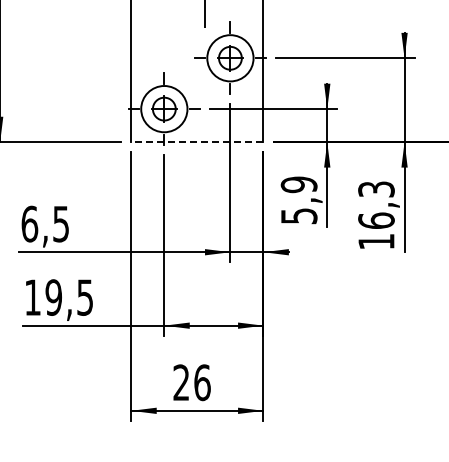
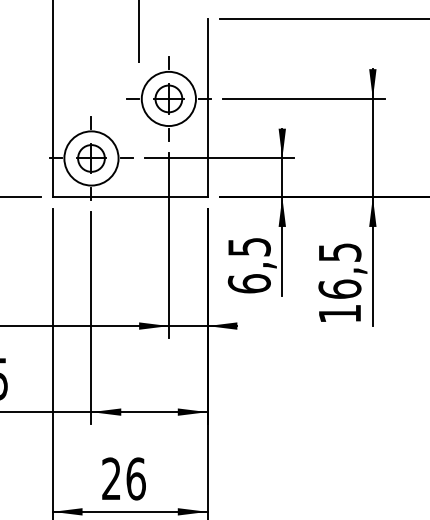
line: (196, 142) -> (129, 197), dashed -> solid
text: (376, 188) -> (339, 251), 16,3 -> 16,5
text: (298, 200) -> (248, 265), 5,9 -> 6,5

